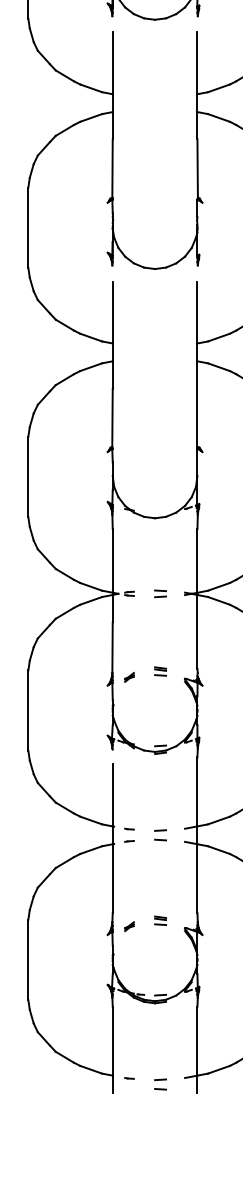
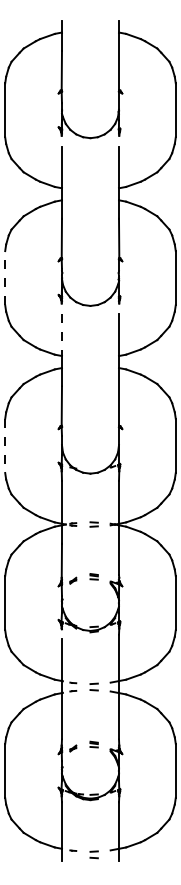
line: (28, 226) -> (5, 277), solid -> dashed
line: (112, 312) -> (61, 335), solid -> dashed
line: (28, 477) -> (5, 446), solid -> dashed

